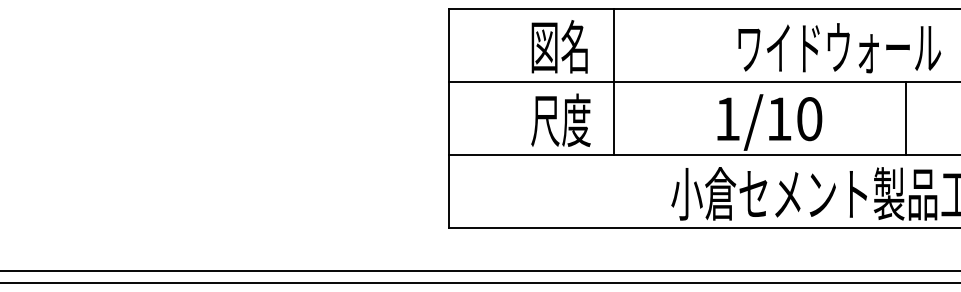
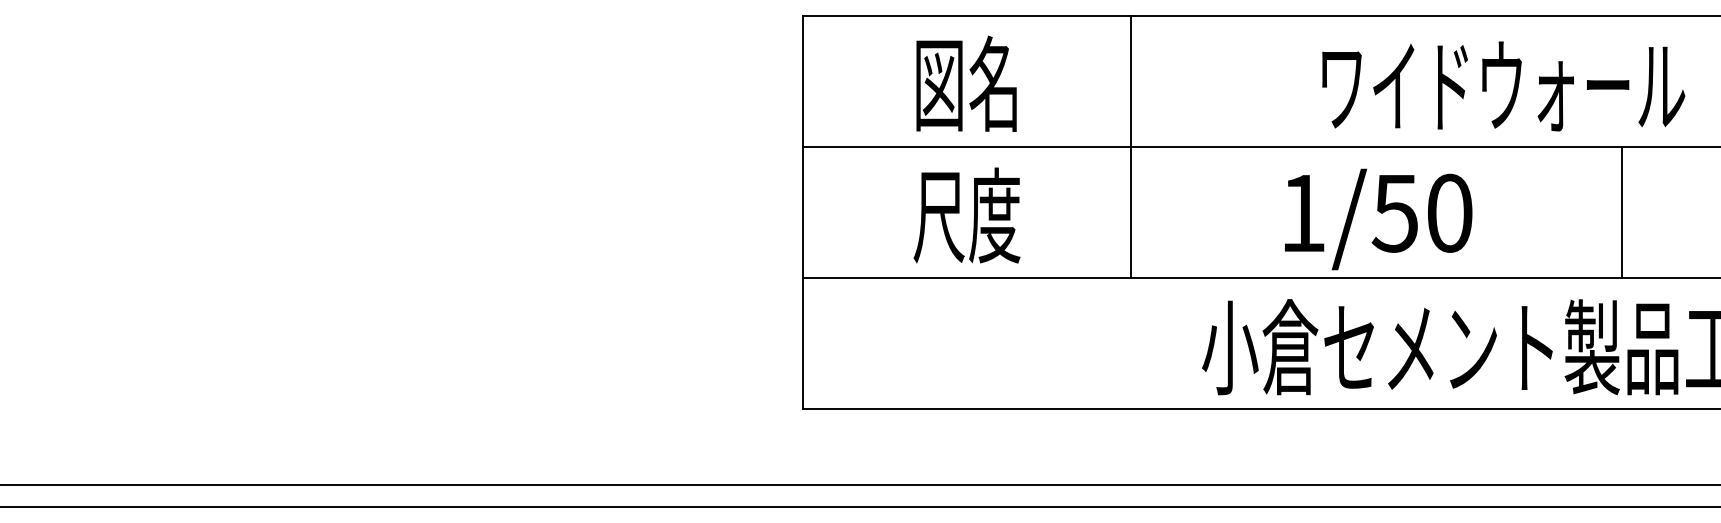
text: (559, 46) -> (966, 83), moved
line: (613, 81) -> (1130, 146), moved
text: (560, 119) -> (966, 214), moved
text: (778, 119) -> (1394, 214), 1/10 -> 1/50

